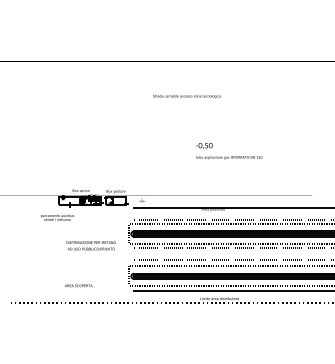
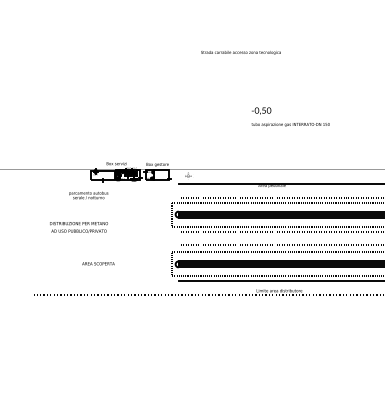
text: (90, 245) -> (78, 226), moved
text: (78, 285) -> (98, 263), moved

